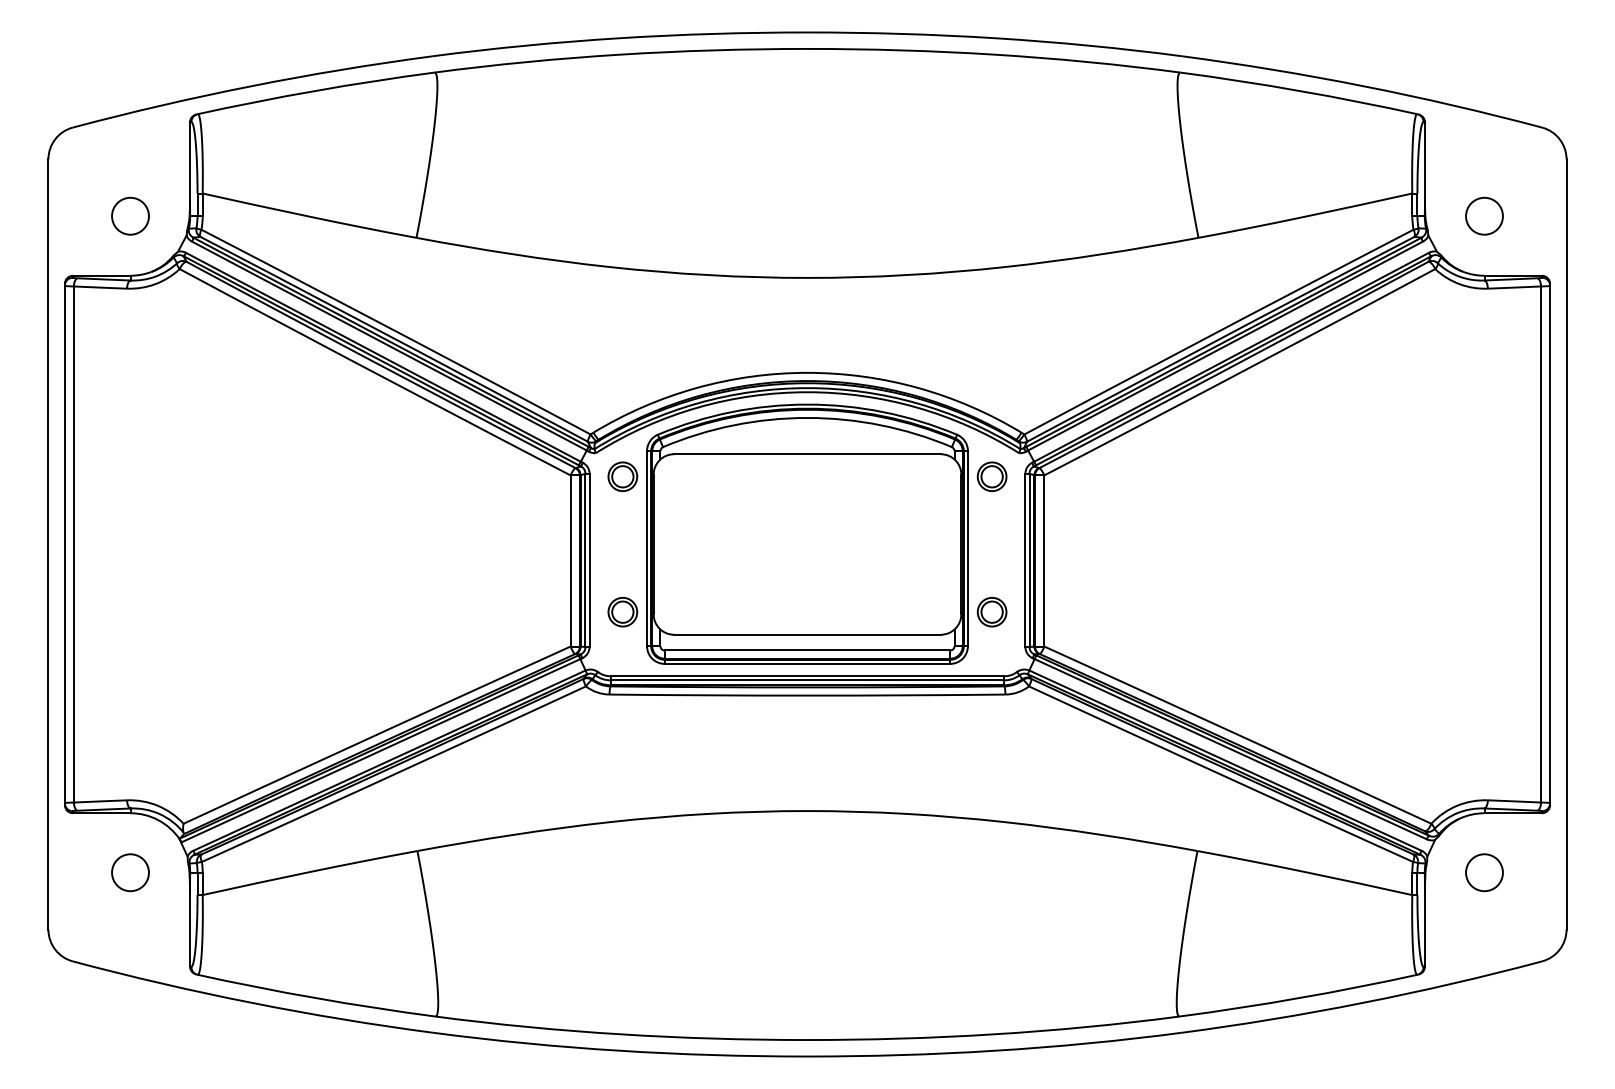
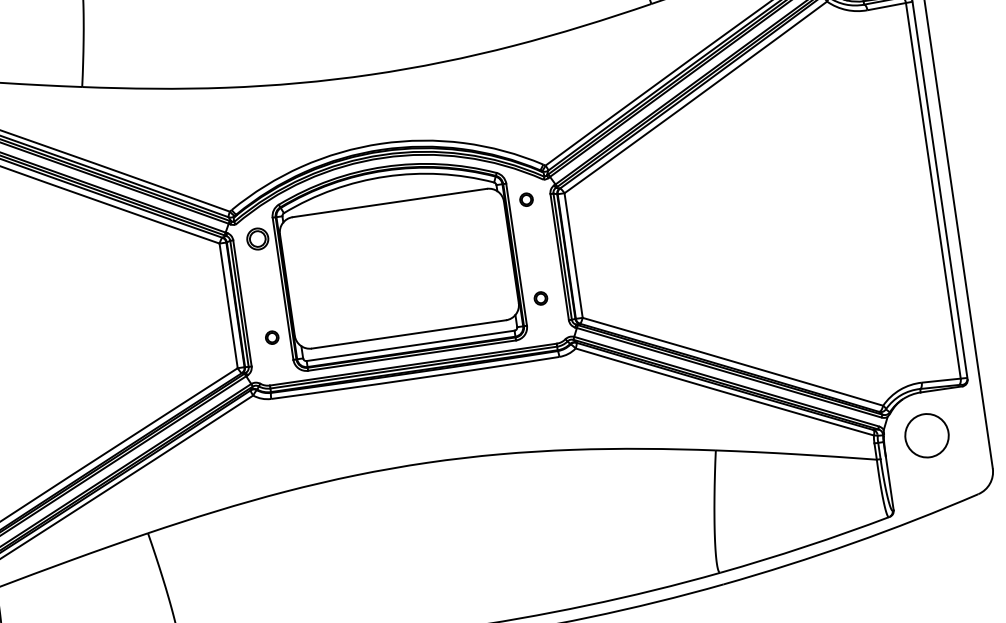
part: (991, 476) -> (526, 199), size x0.6
part: (622, 612) -> (271, 337), size x0.6
part: (991, 612) -> (540, 298), size x0.6
circle: (1484, 872) -> (927, 435), size x1.6

